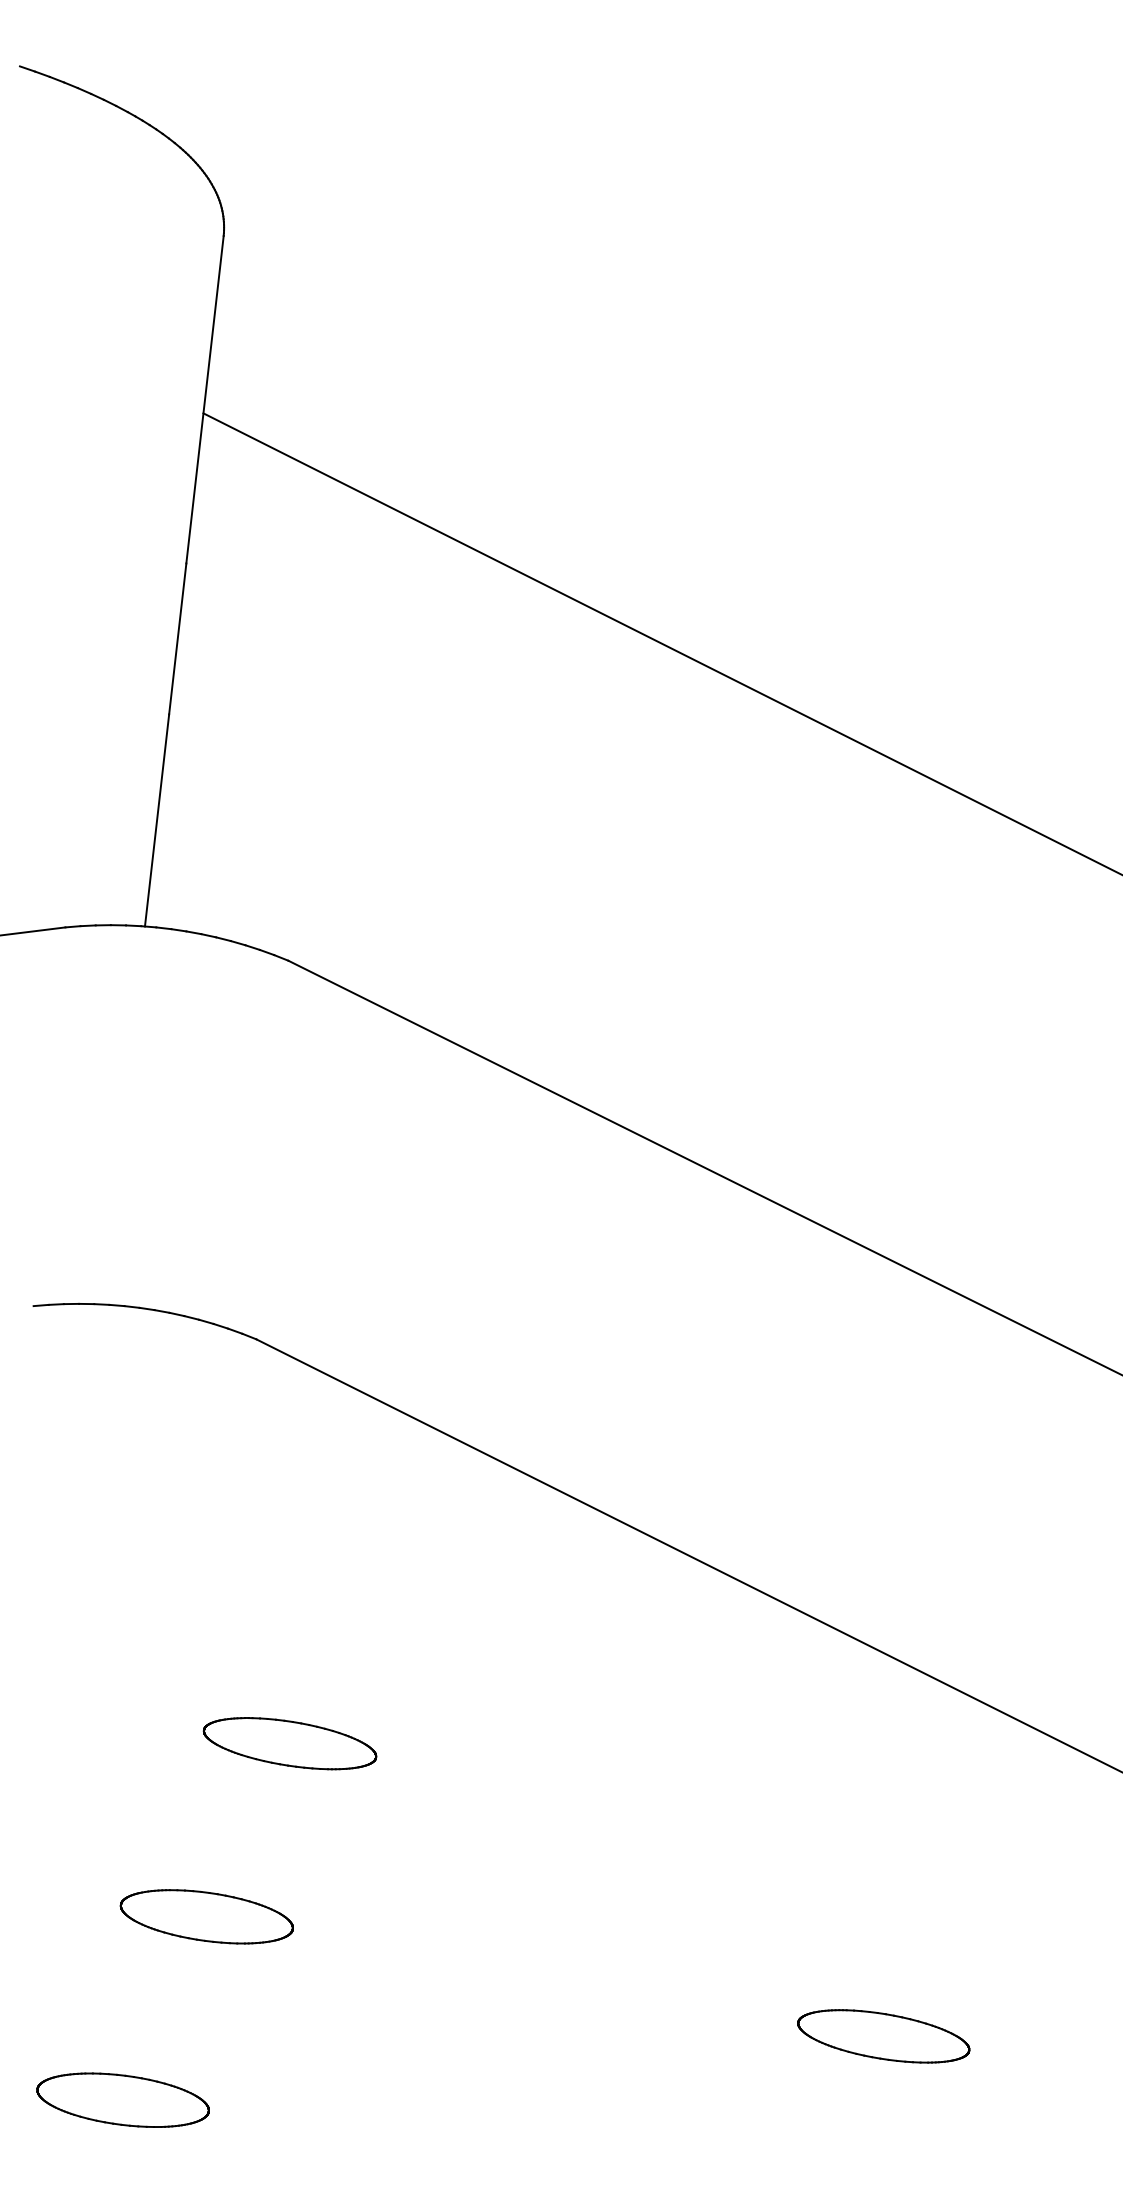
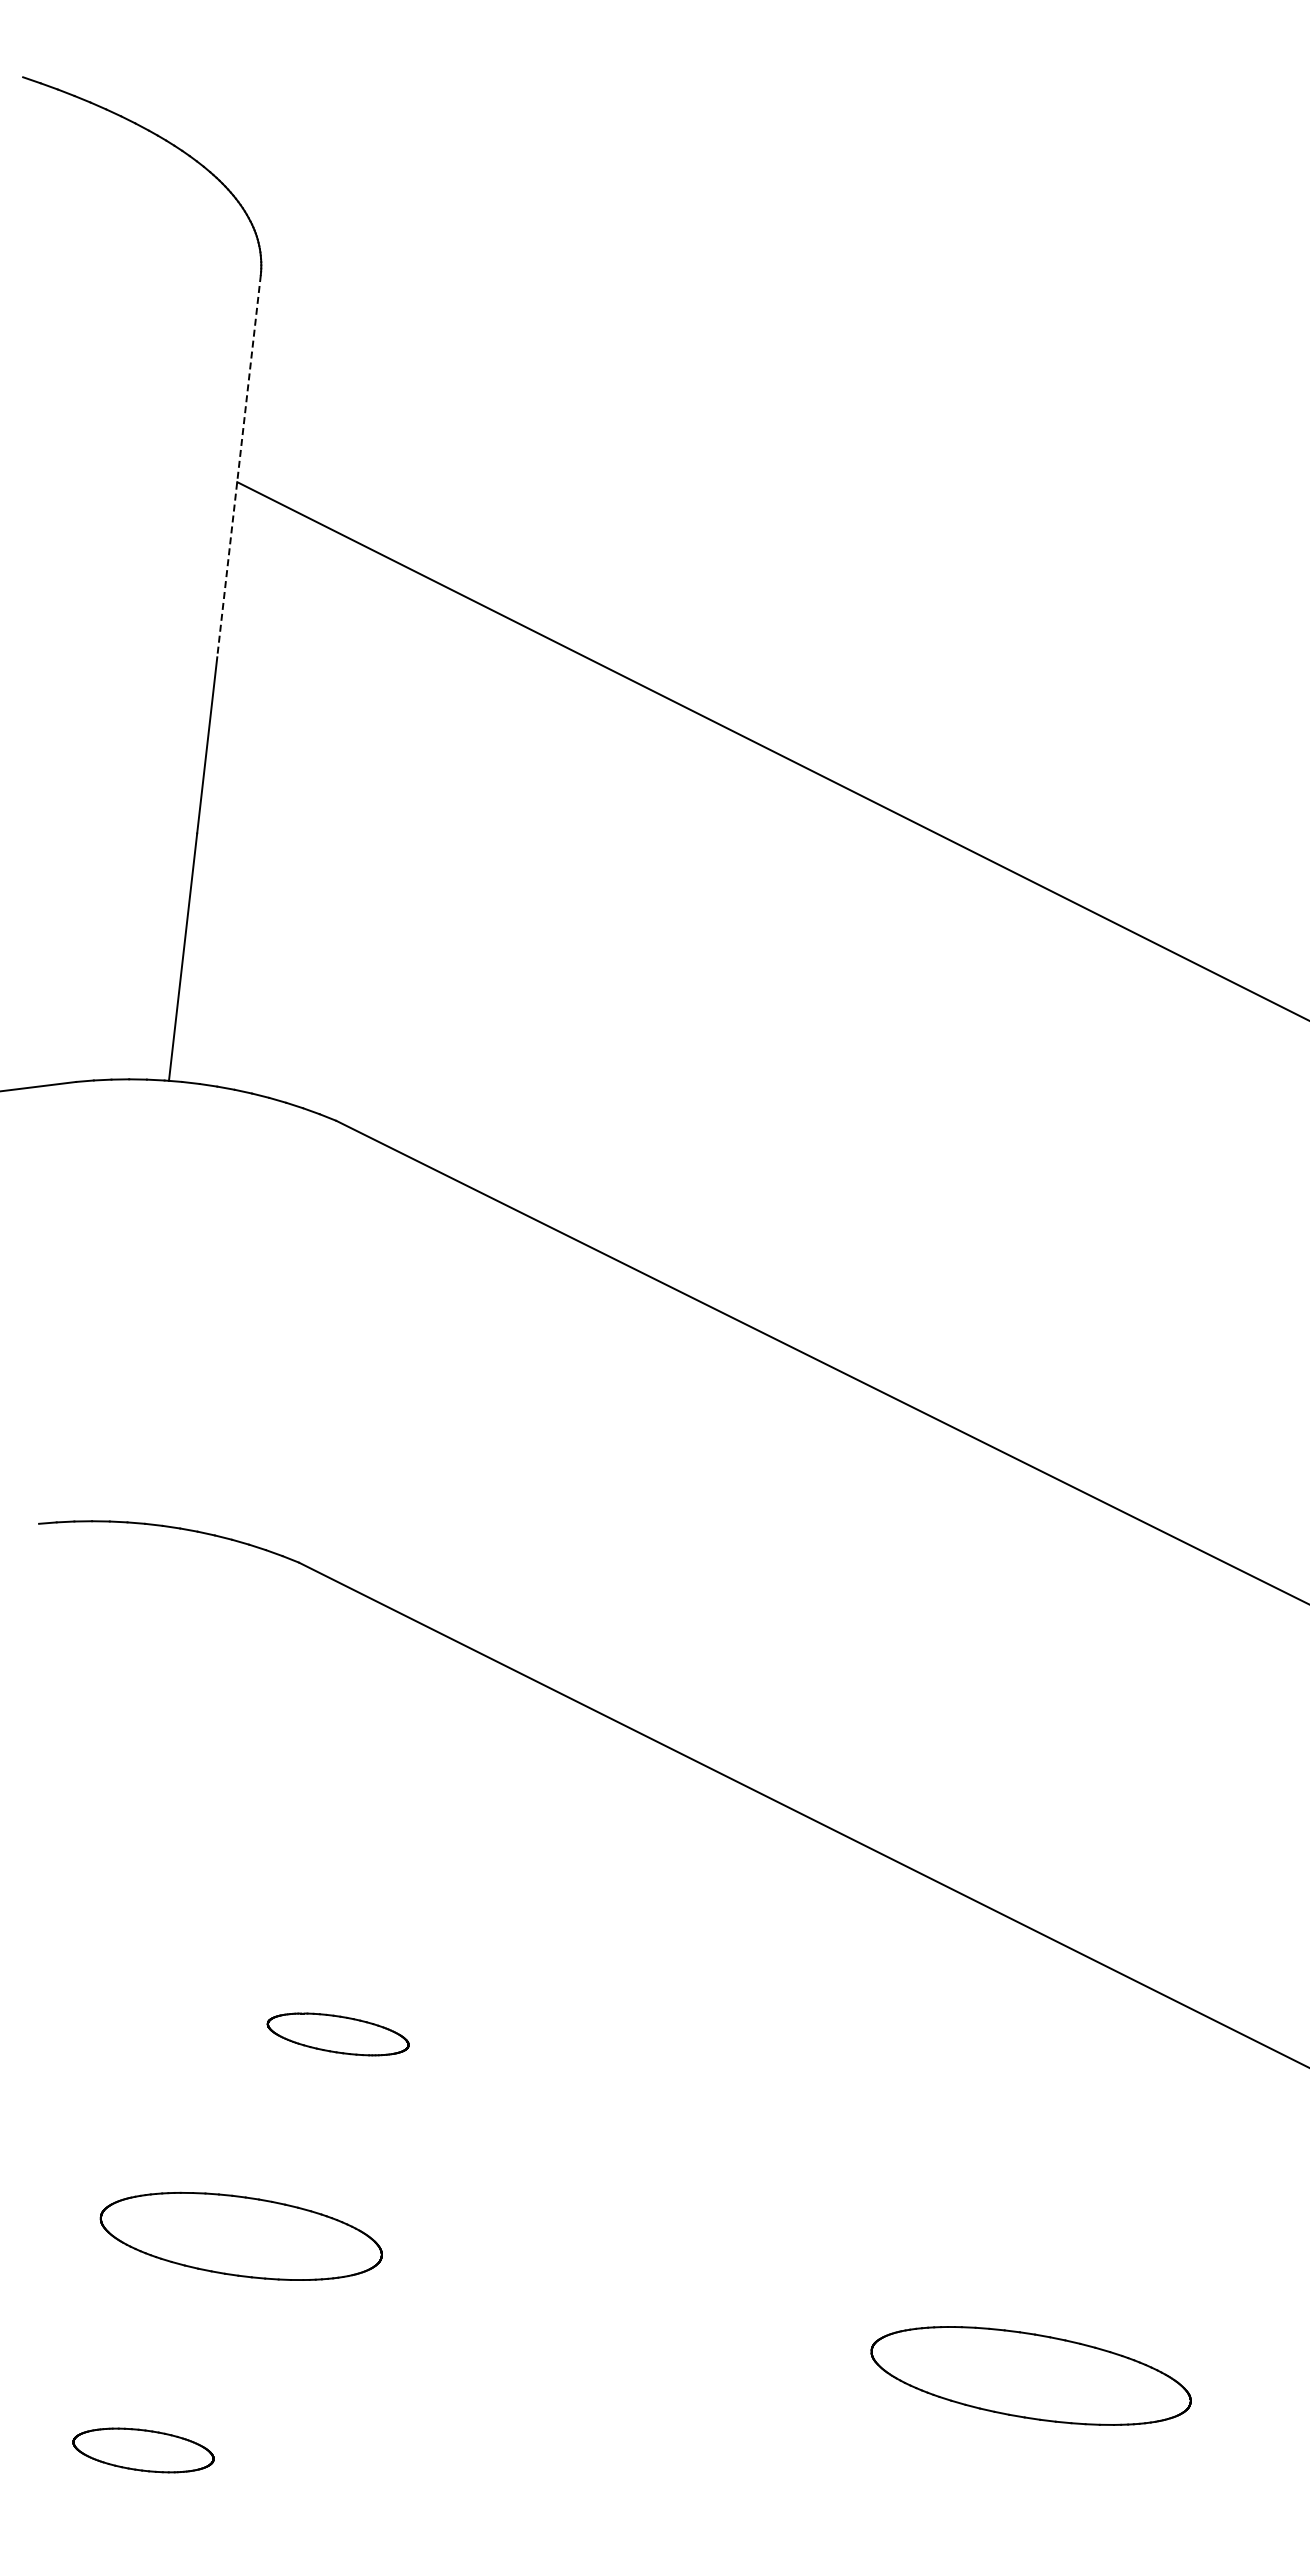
line: (204, 399) -> (238, 466), solid -> dashed
part: (289, 1743) -> (337, 2034), size x0.7
part: (206, 1916) -> (240, 2236), size x1.4
part: (883, 2035) -> (1030, 2375), size x1.6
part: (123, 2100) -> (143, 2450), size x0.7

